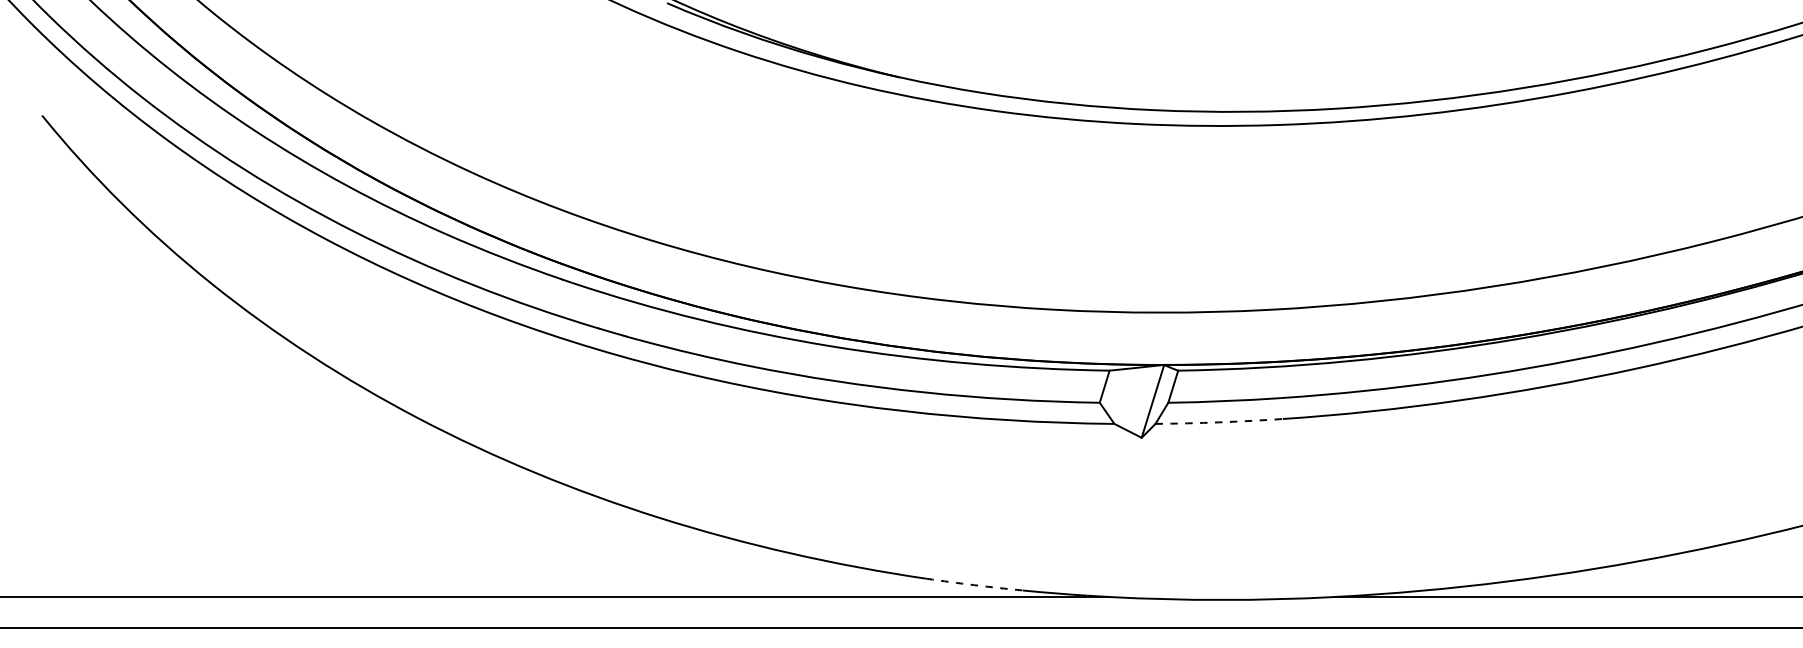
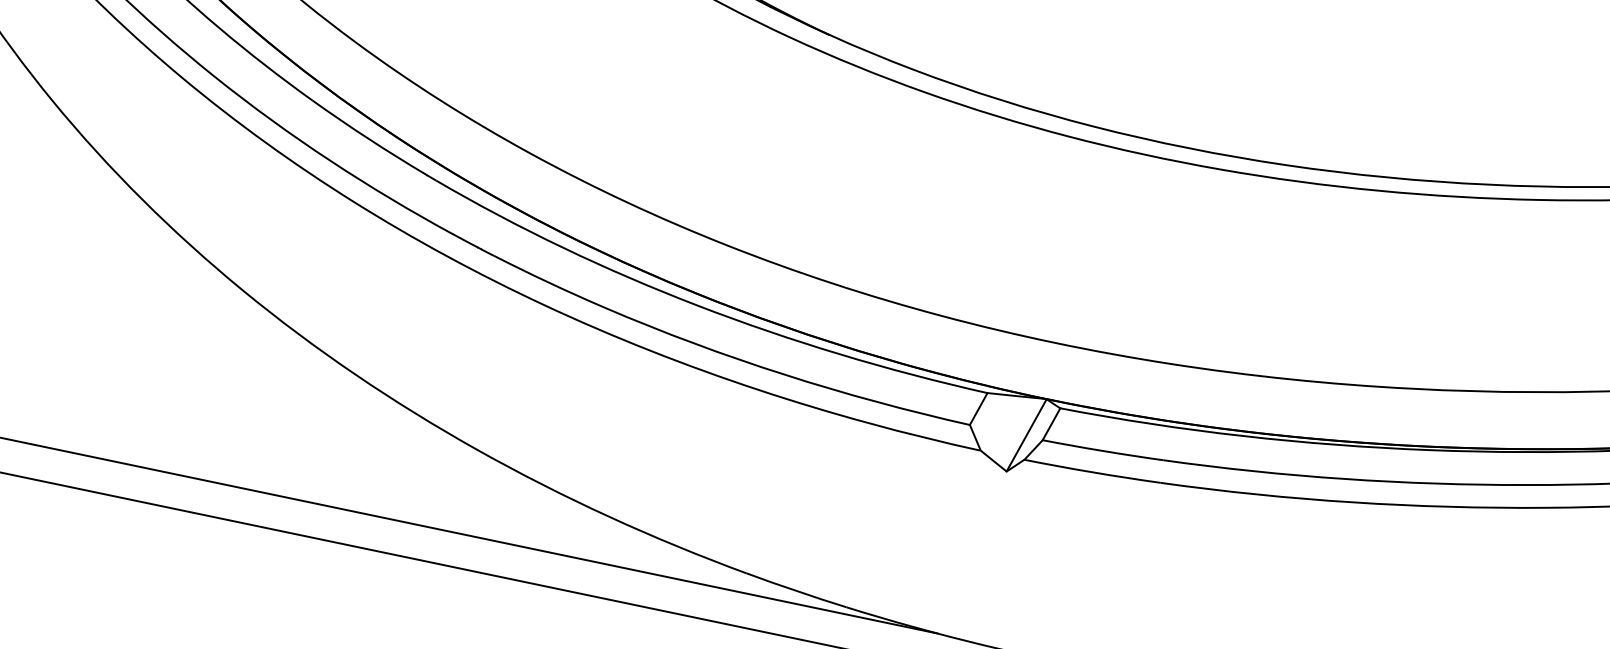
arc: (1219, 422) -> (1092, 472), dashed -> solid
arc: (974, 585) -> (796, 591), dashed -> solid

